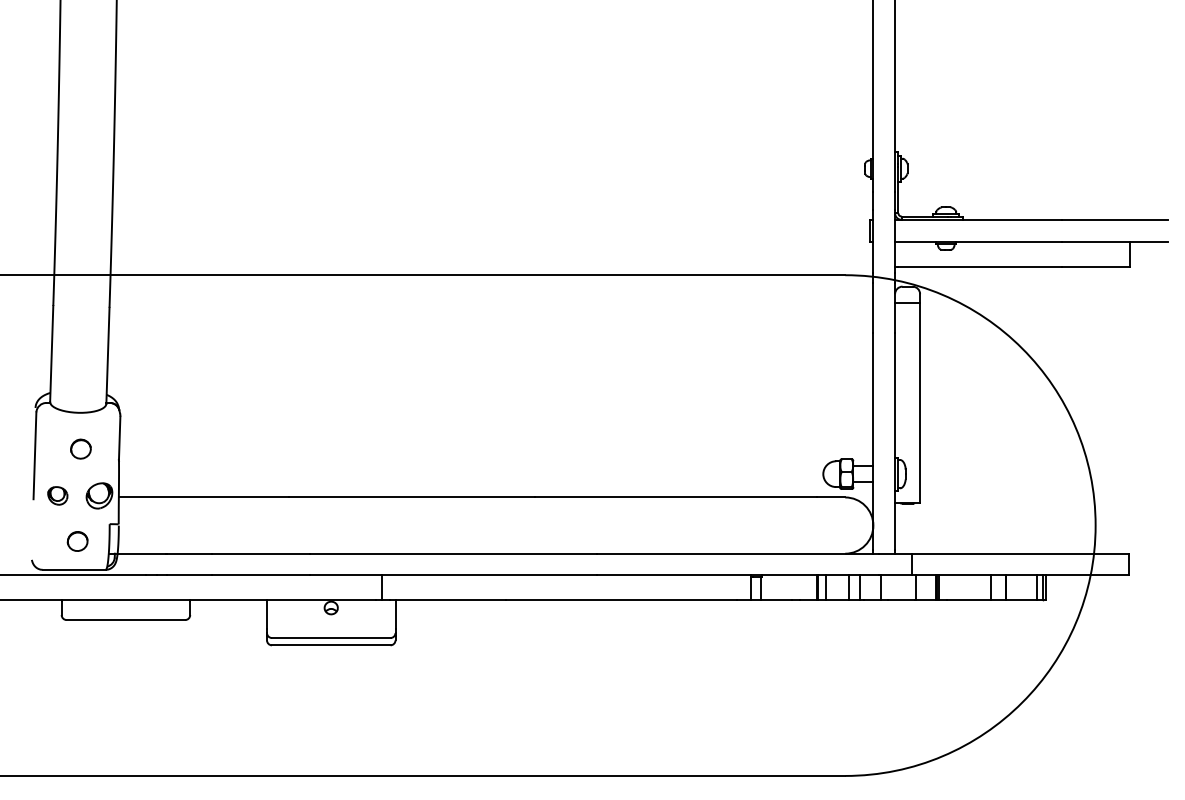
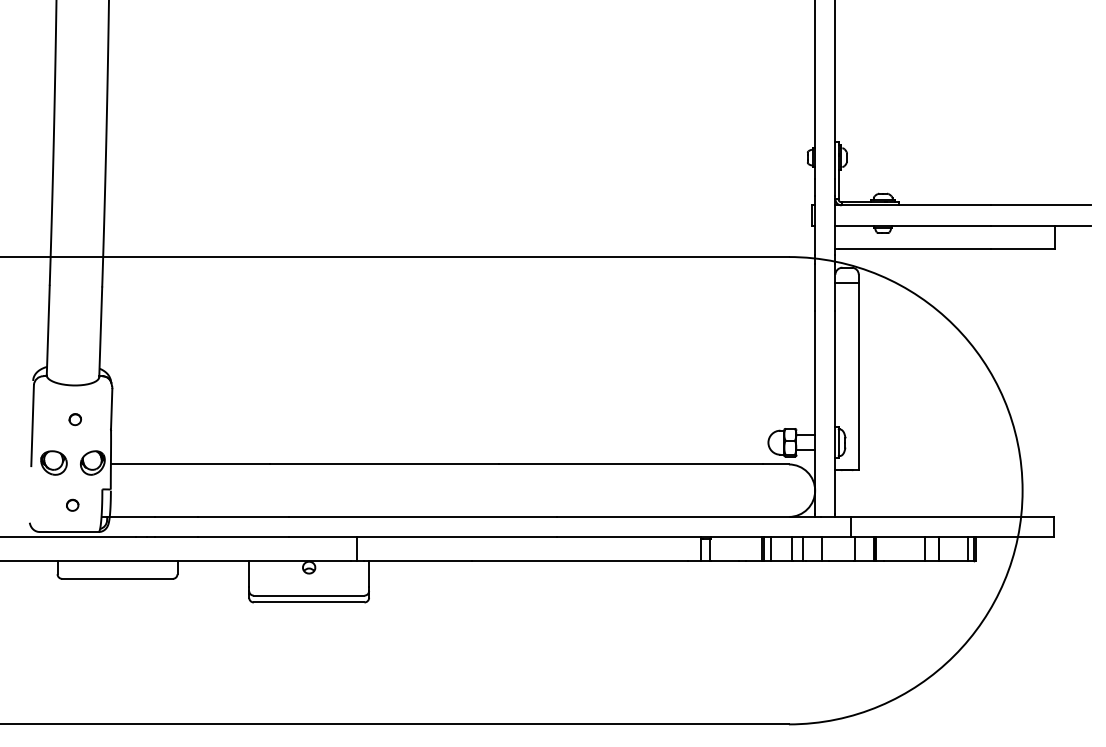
part: (79, 449) -> (74, 419), size x0.62
part: (57, 495) -> (53, 462), size x1.43
part: (77, 540) -> (72, 504), size x0.62

